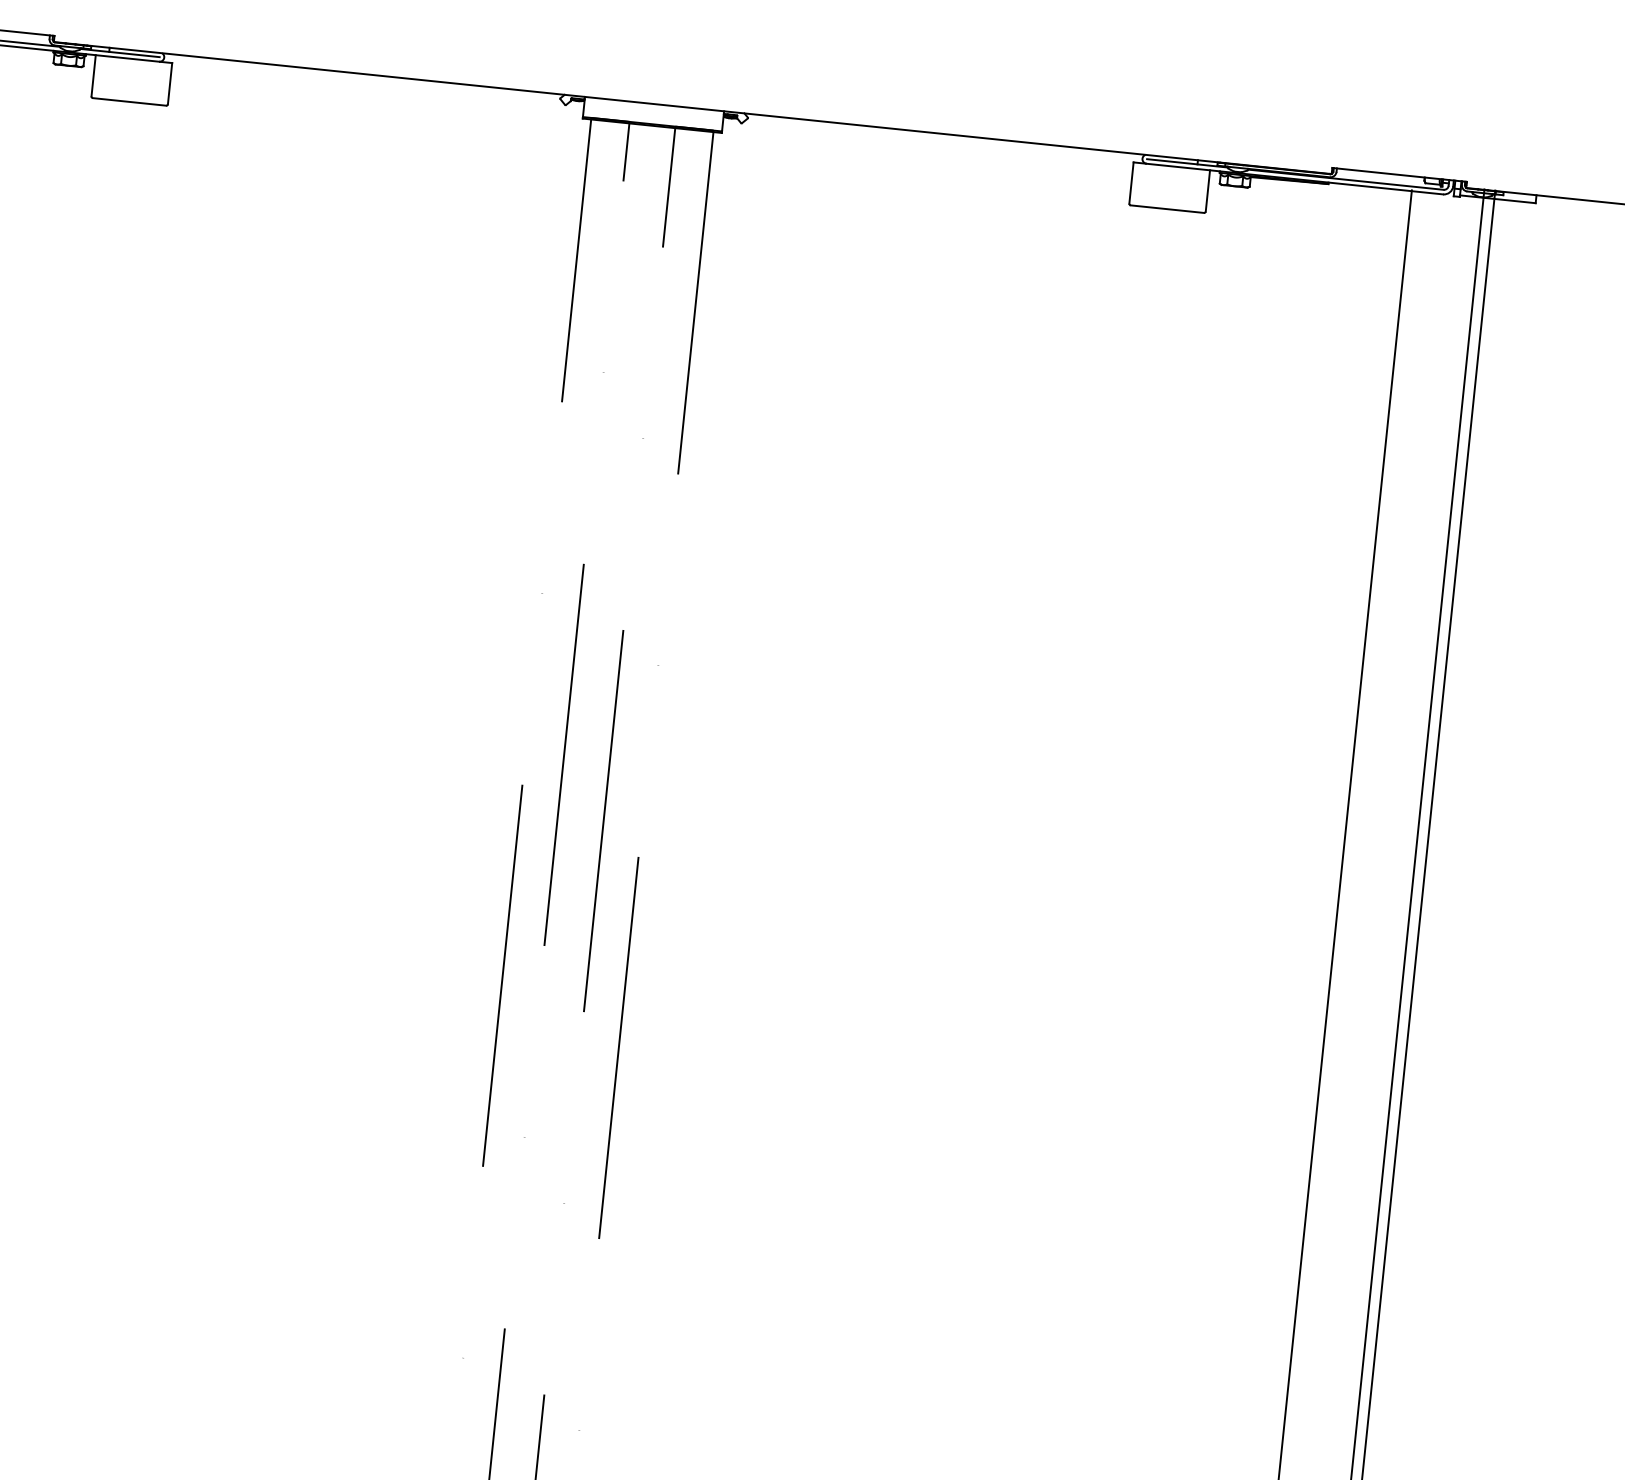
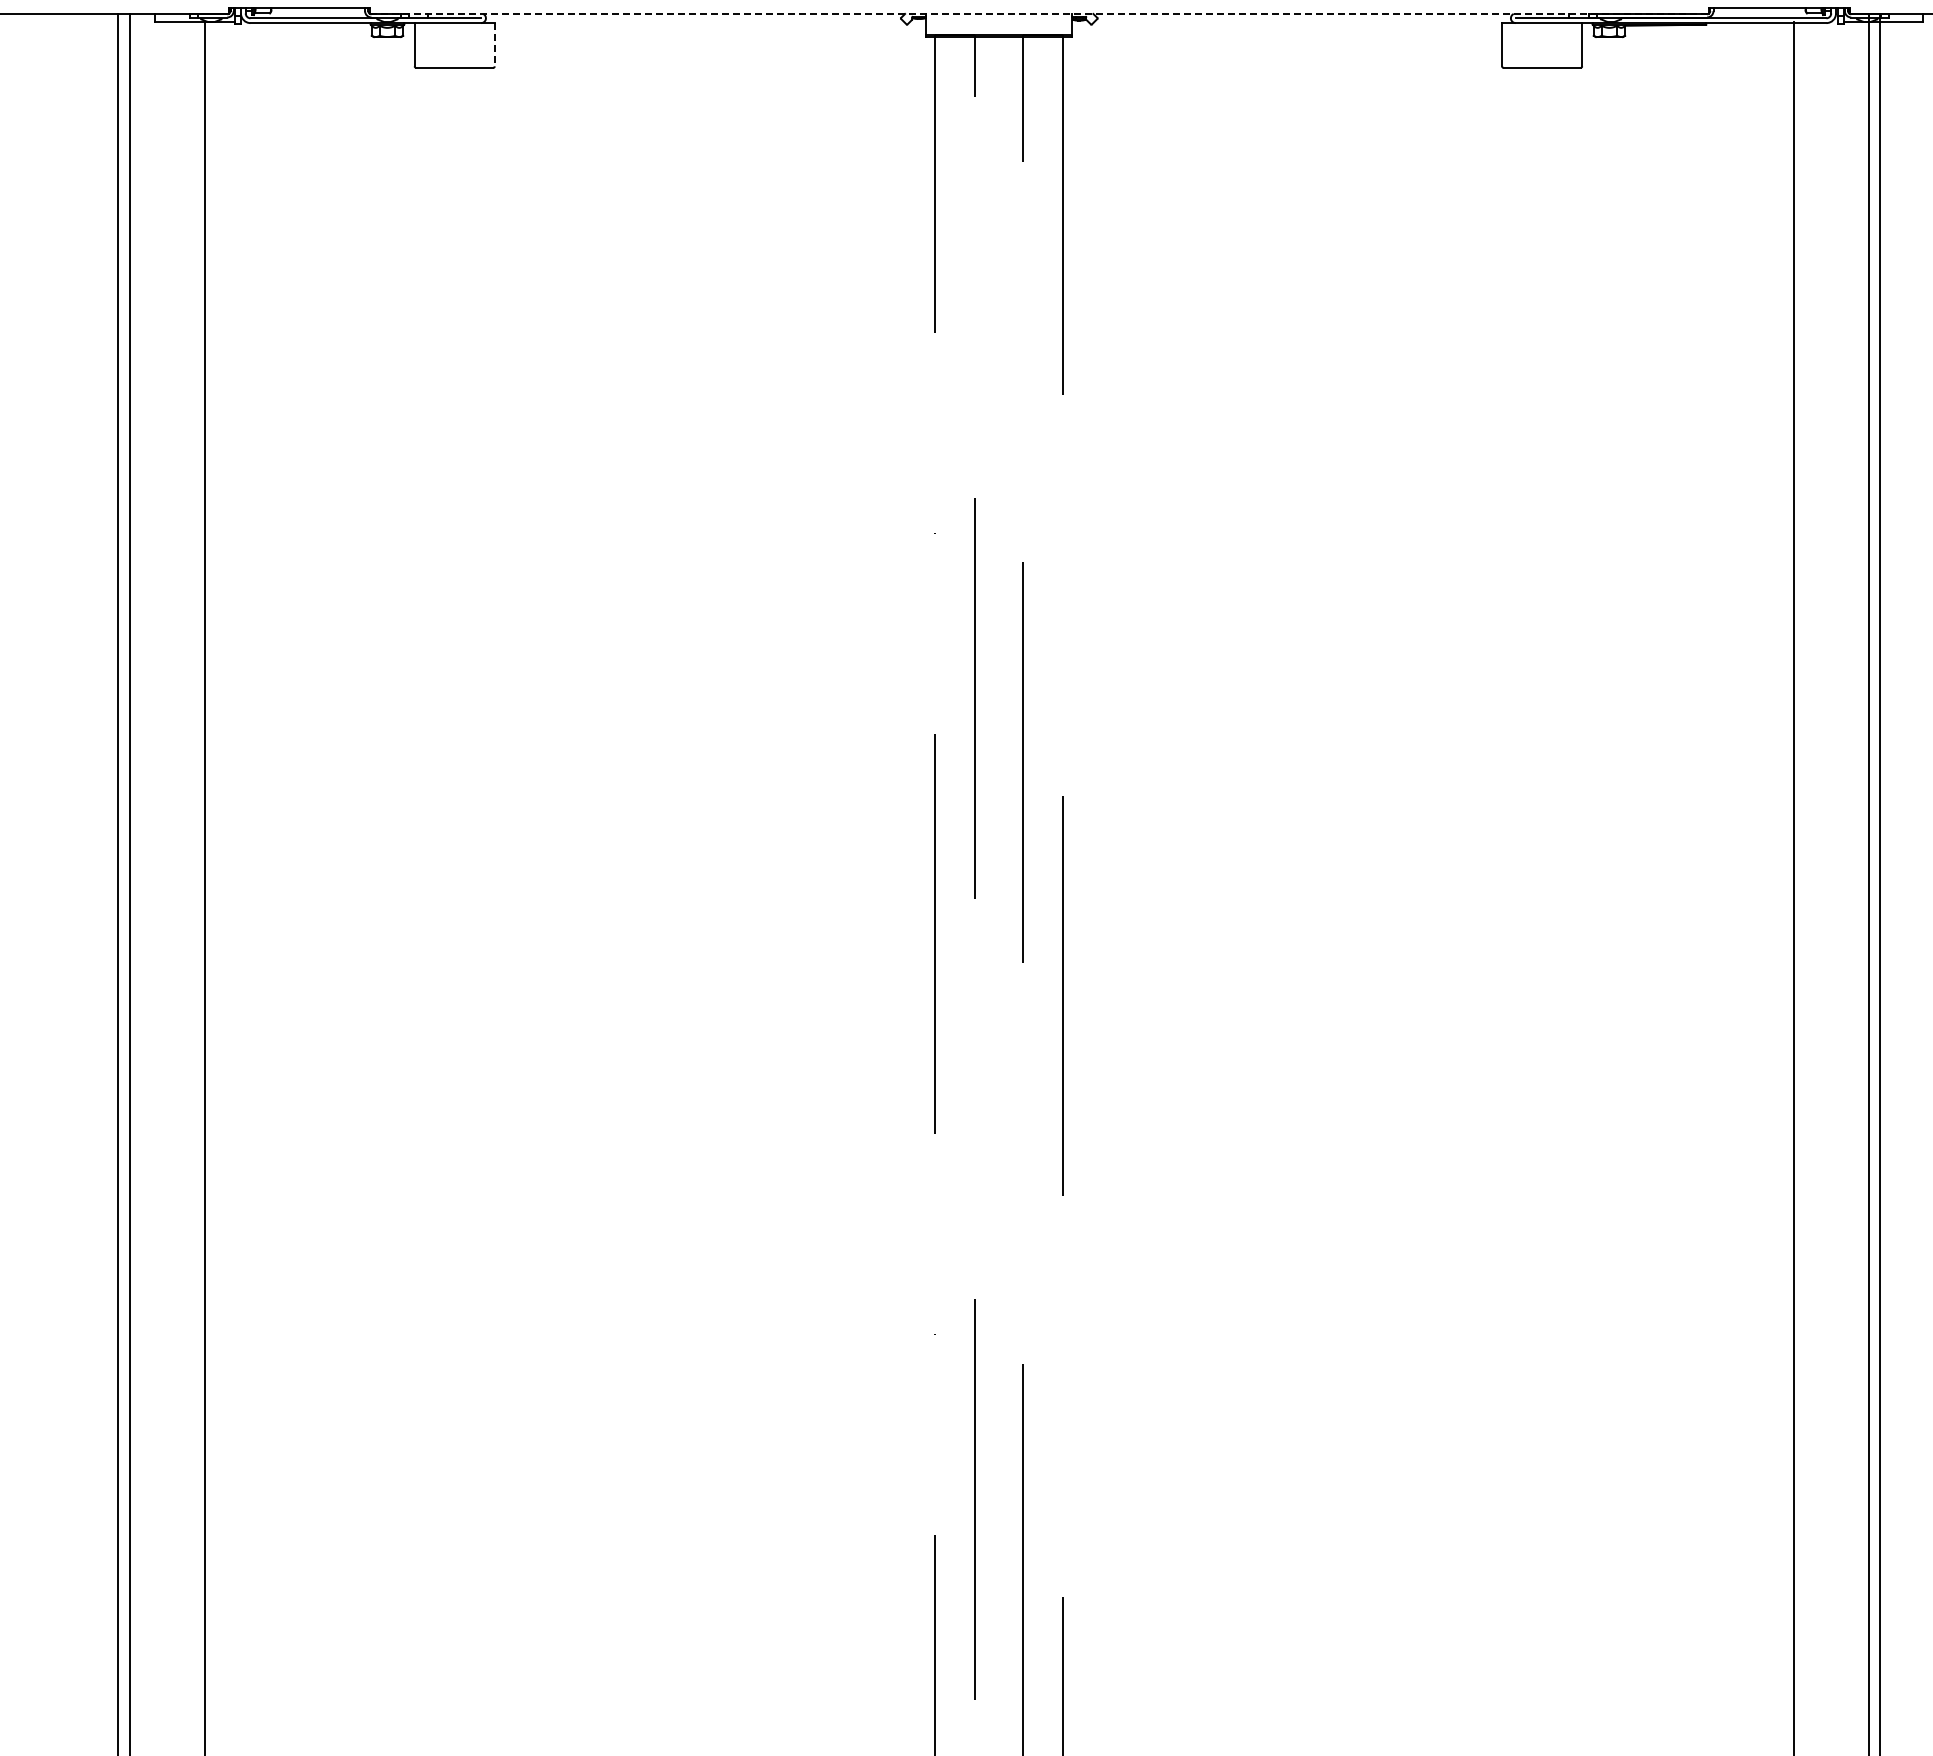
line: (169, 83) -> (494, 44), solid -> dashed
line: (693, 107) -> (1039, 13), solid -> dashed

